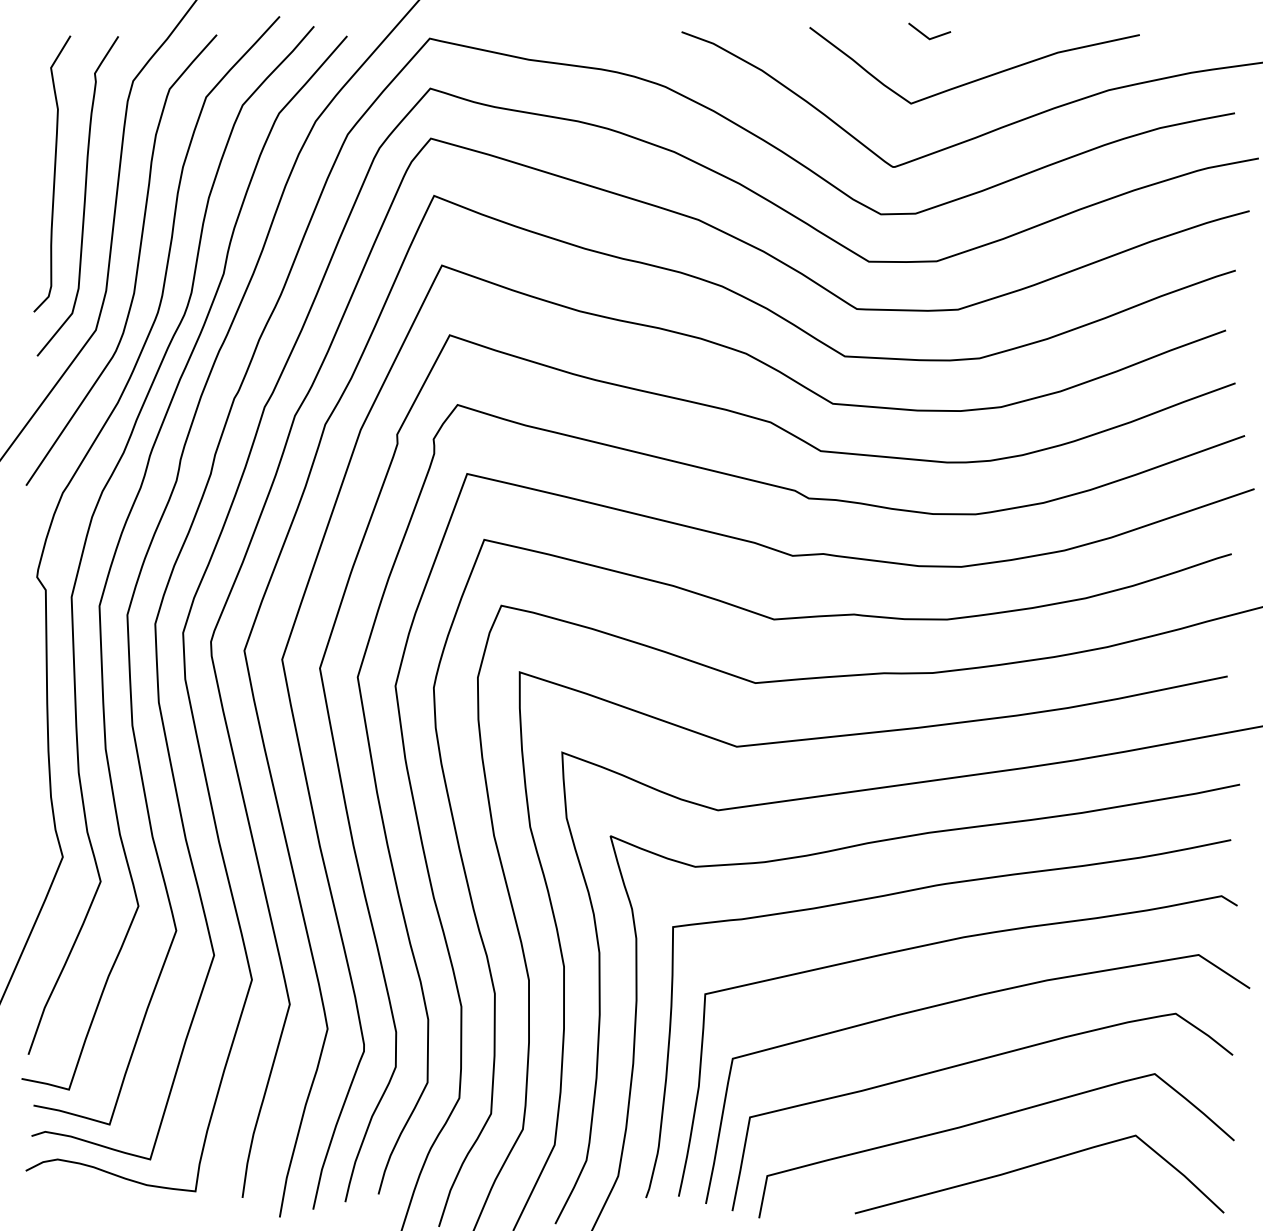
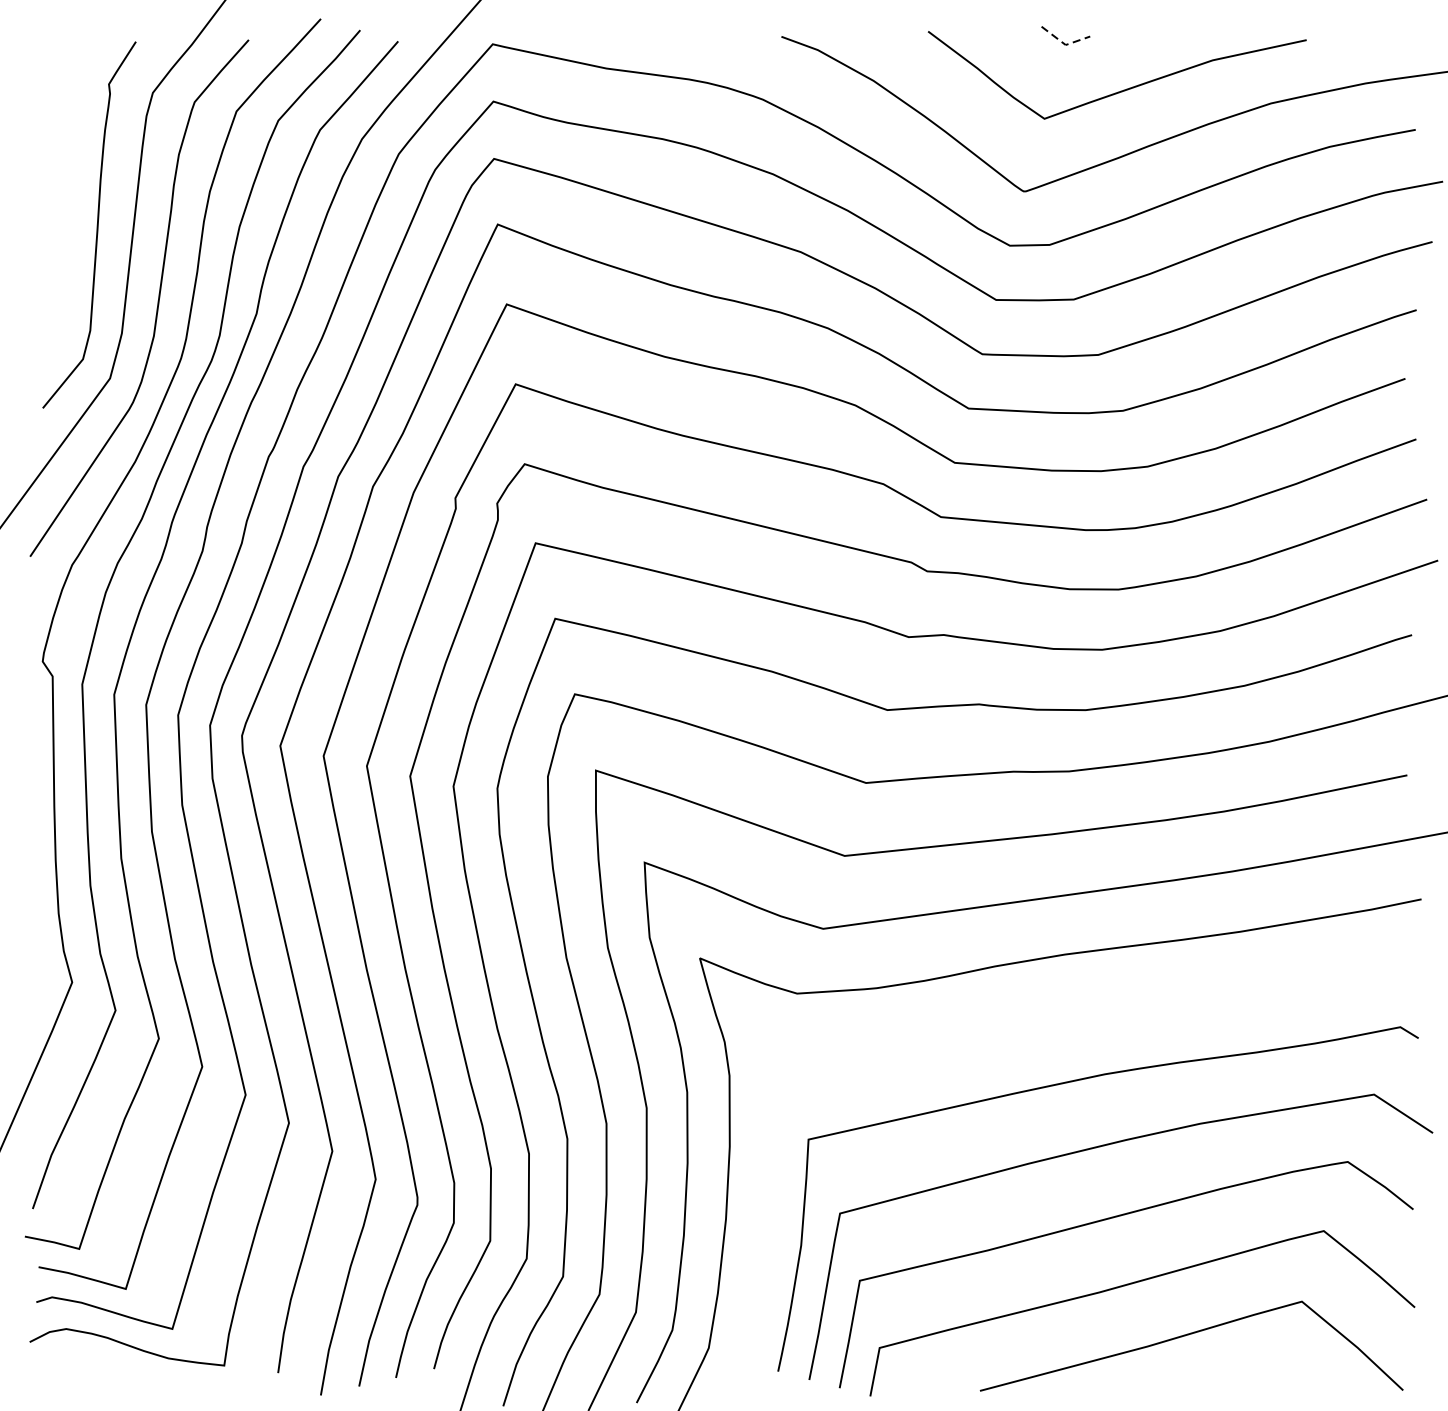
line: (928, 38) -> (1064, 44), solid -> dashed
curve: (53, 173) -> (61, 198), removed
curve: (912, 891) -> (1046, 1021), removed

